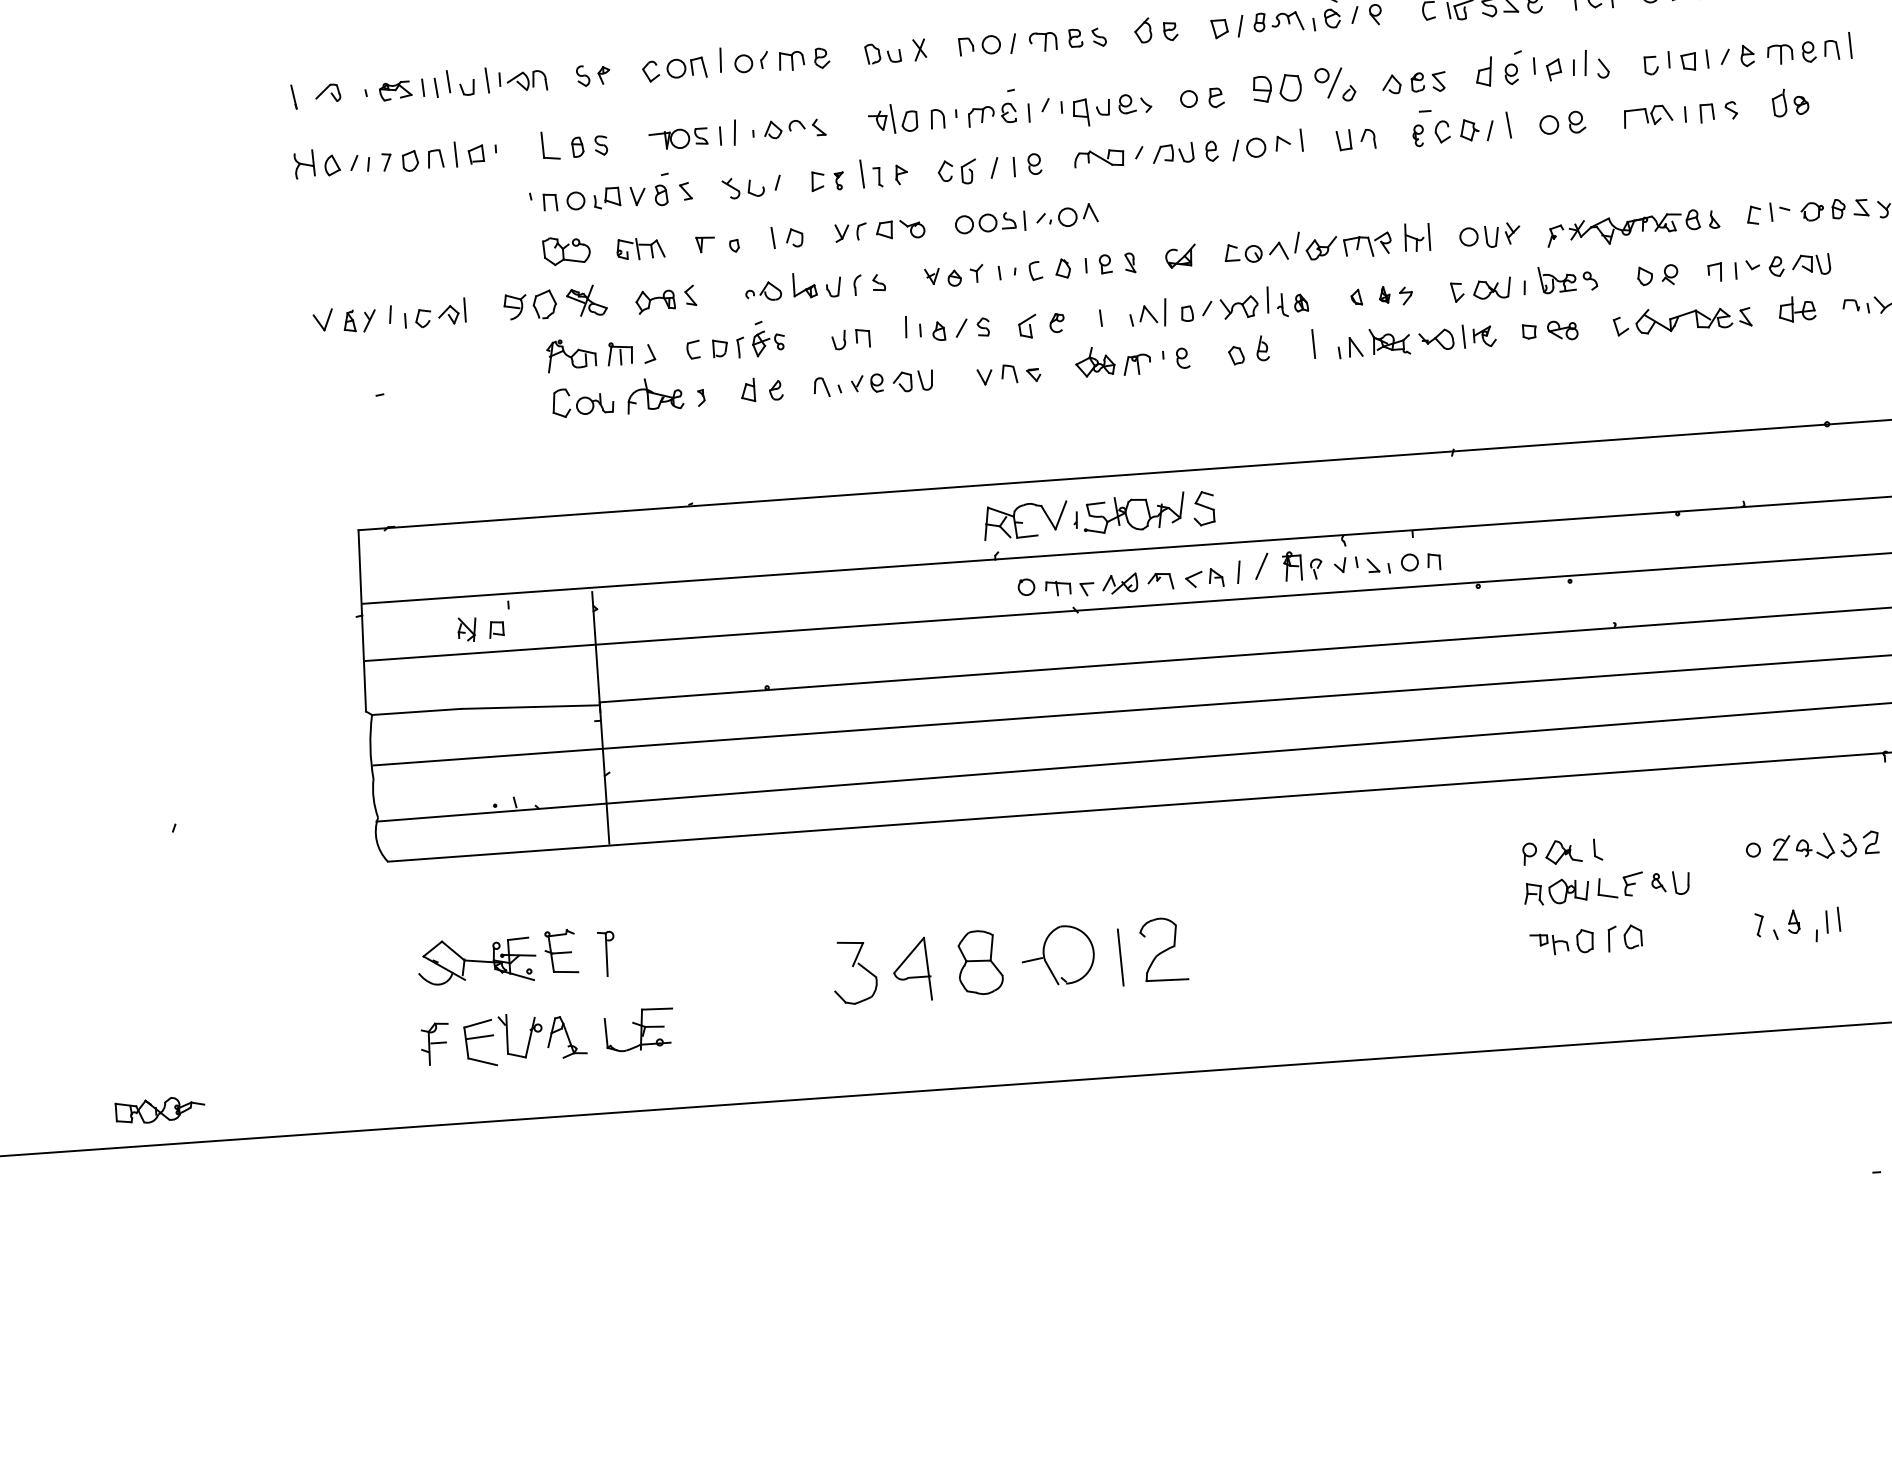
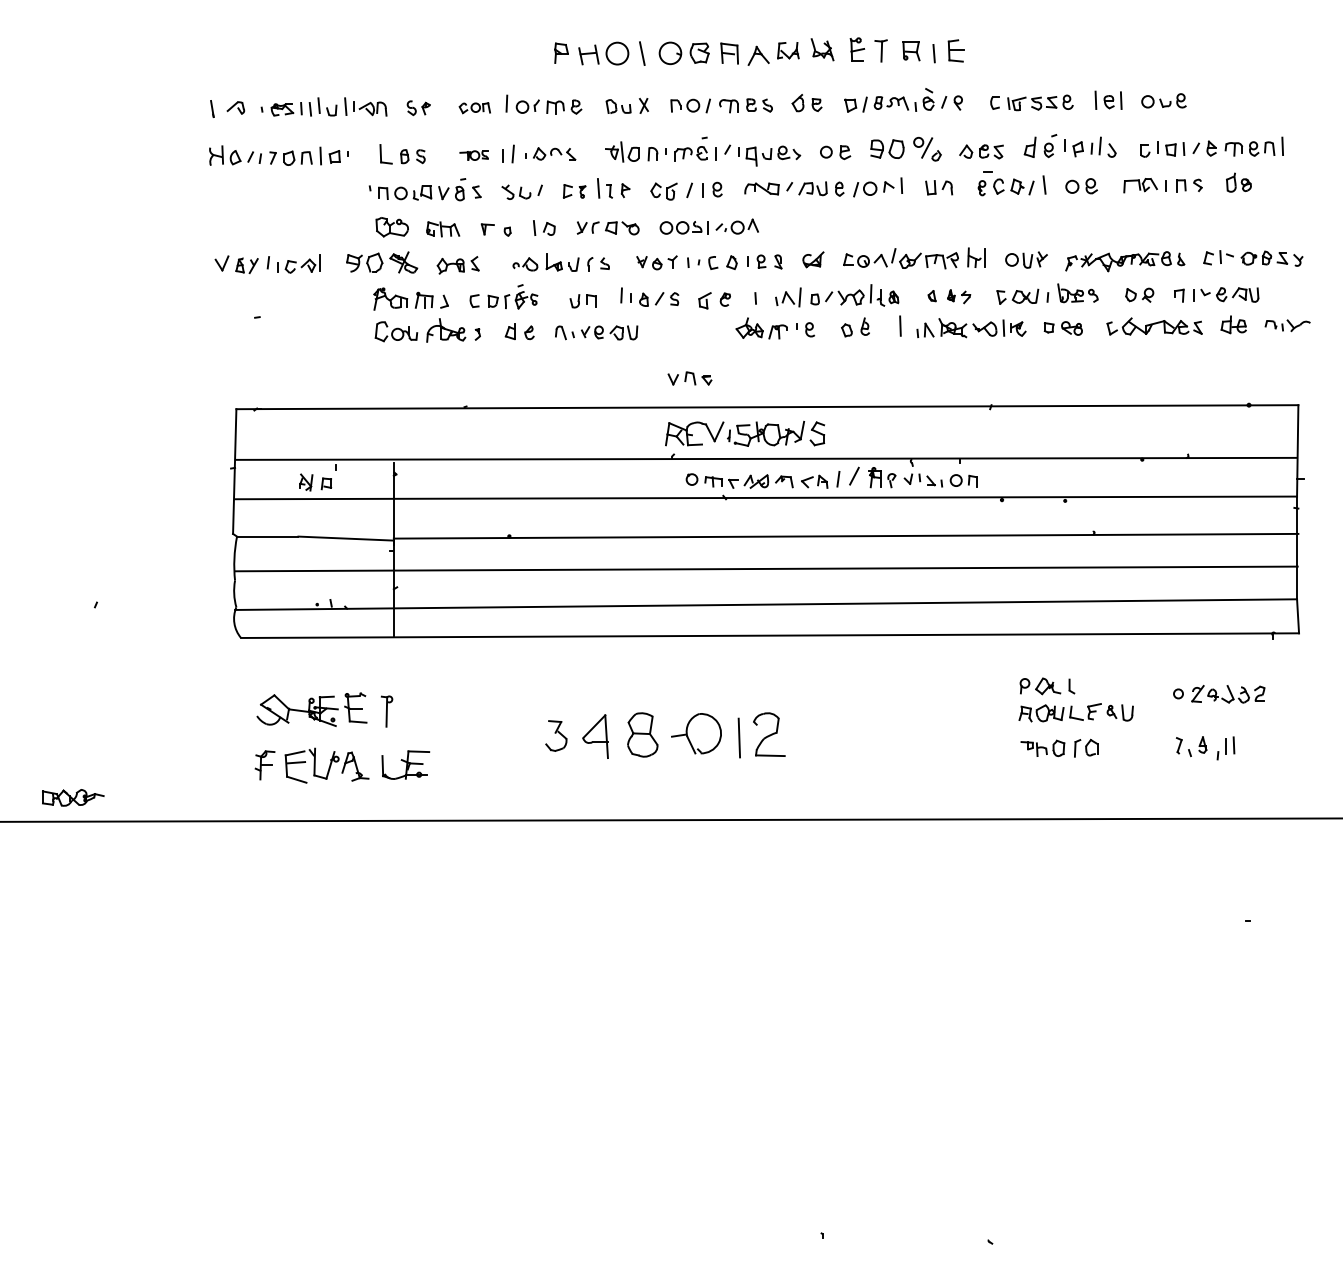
part: (674, 70) -> (474, 108), size x0.7
part: (677, 138) -> (473, 155), size x0.7
part: (1008, 374) -> (689, 378), moved
part: (855, 971) -> (556, 735), size x0.7

